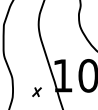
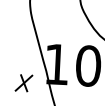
part: (36, 91) -> (23, 82), size x1.67

